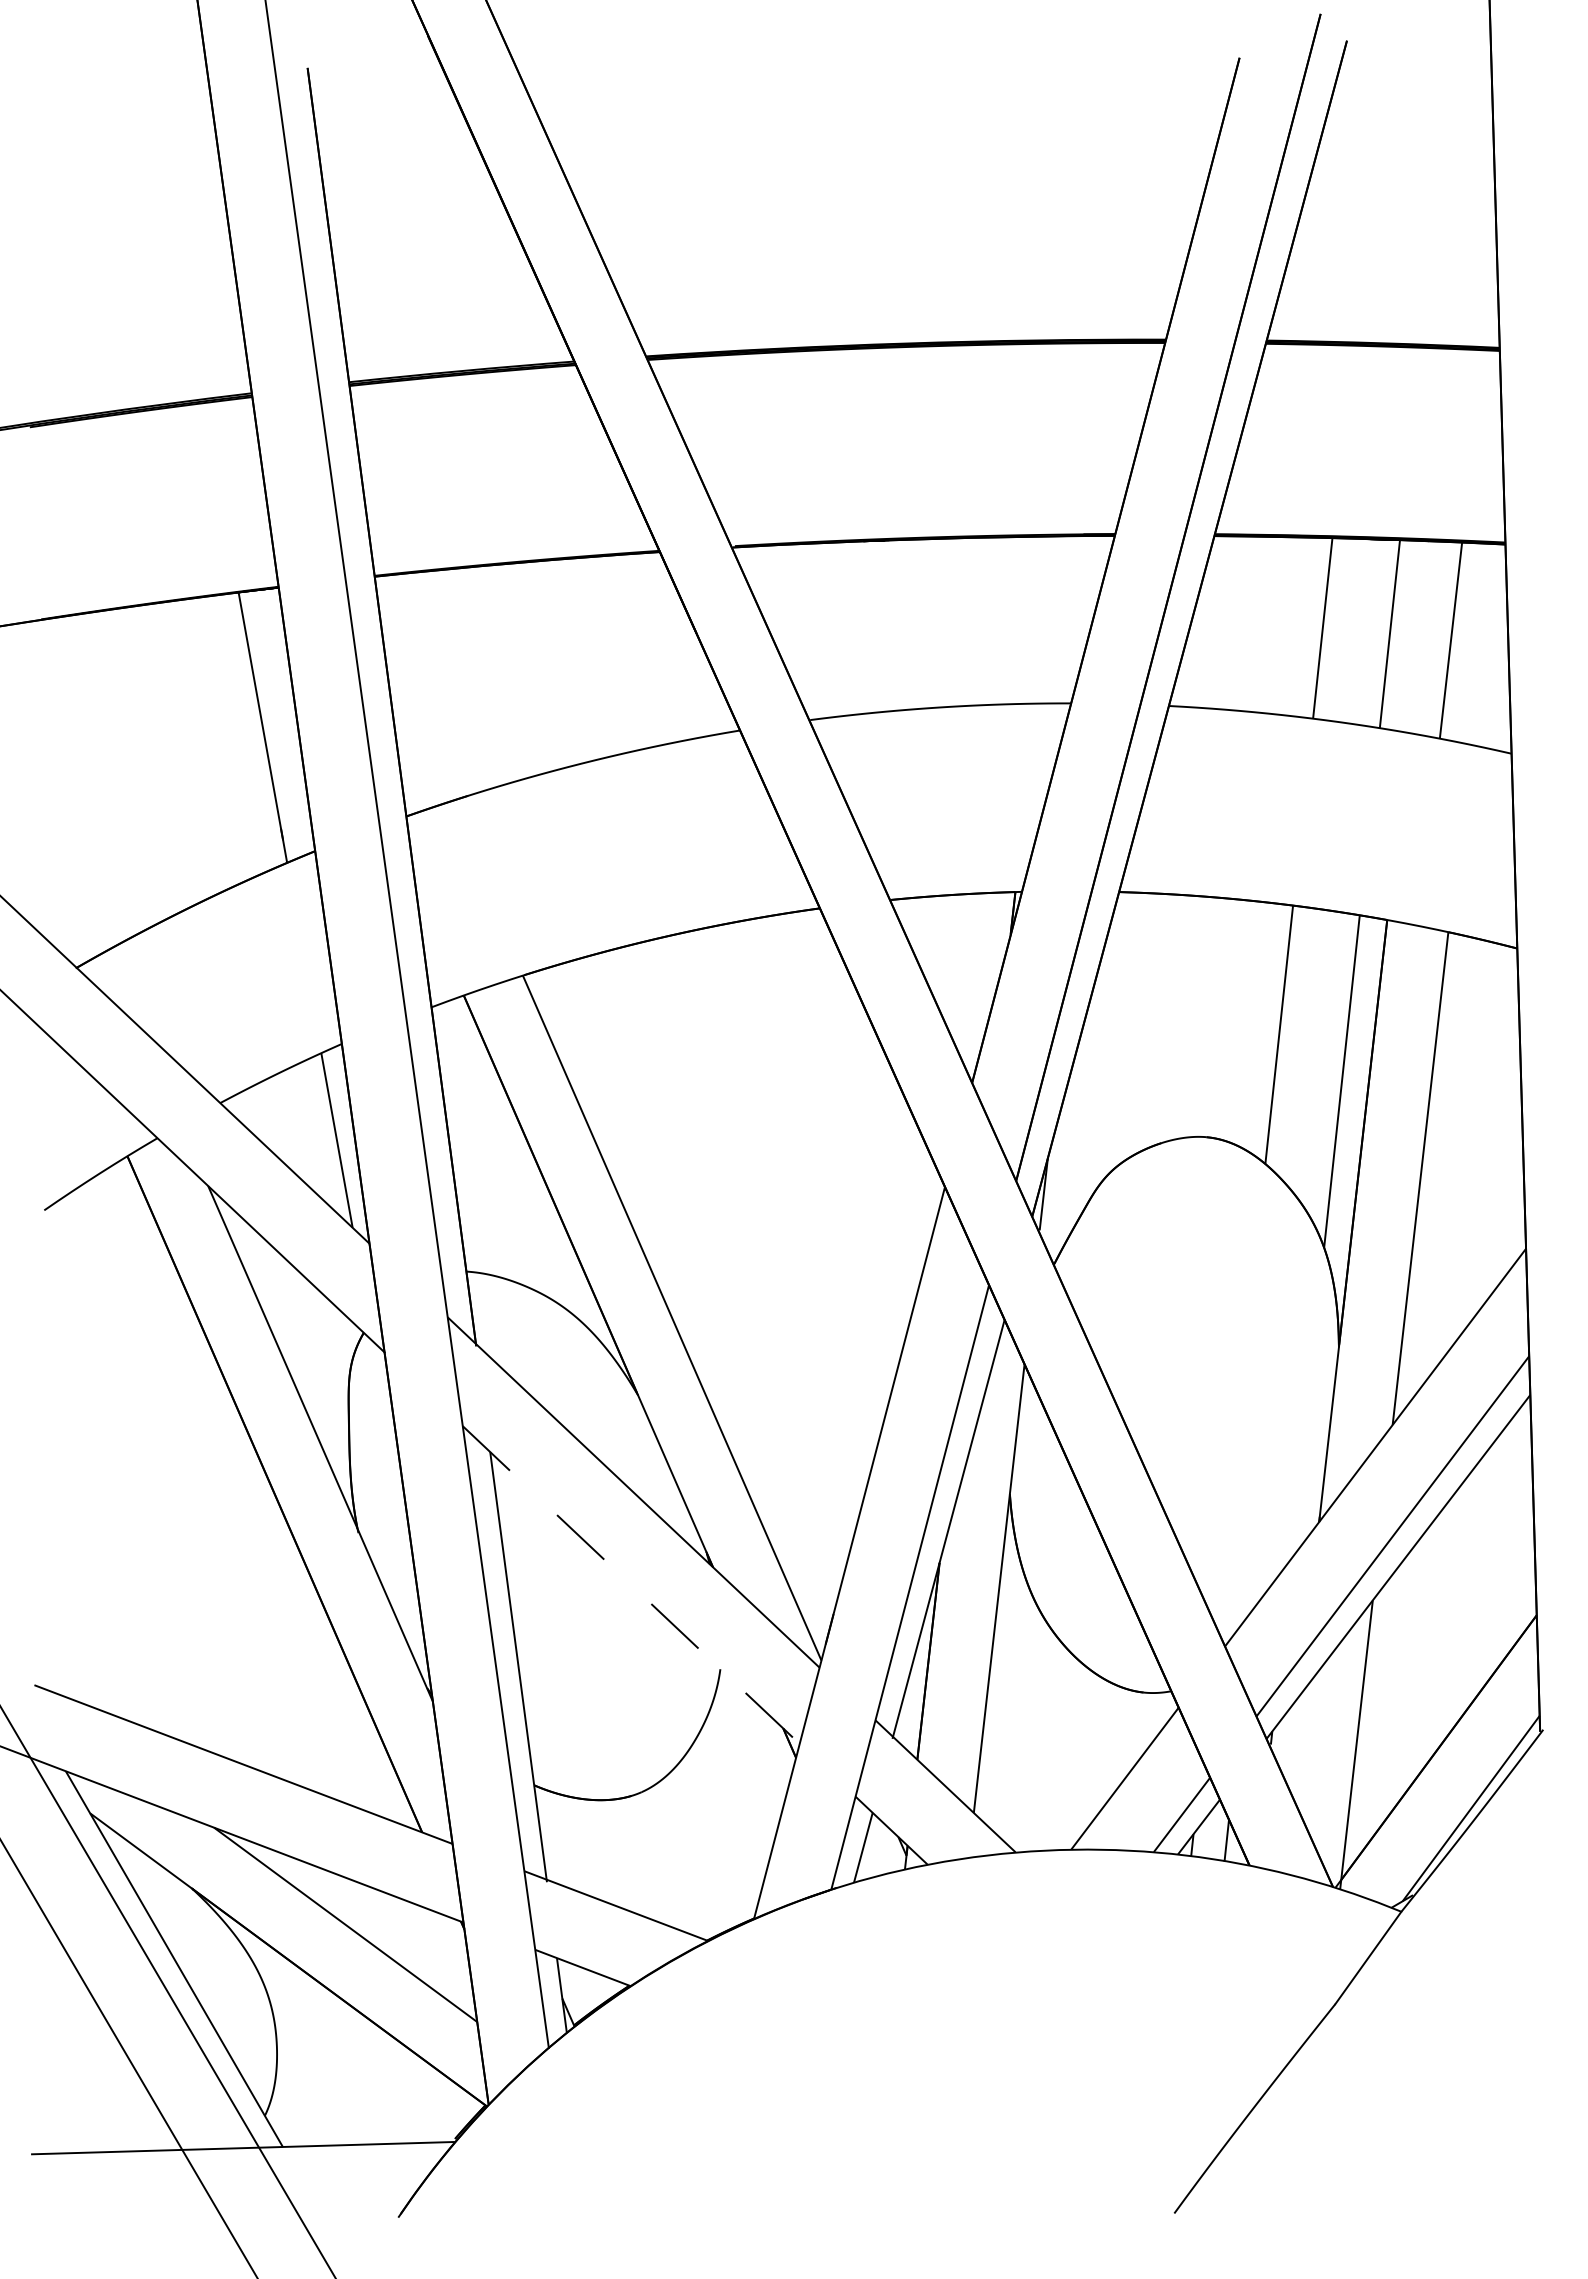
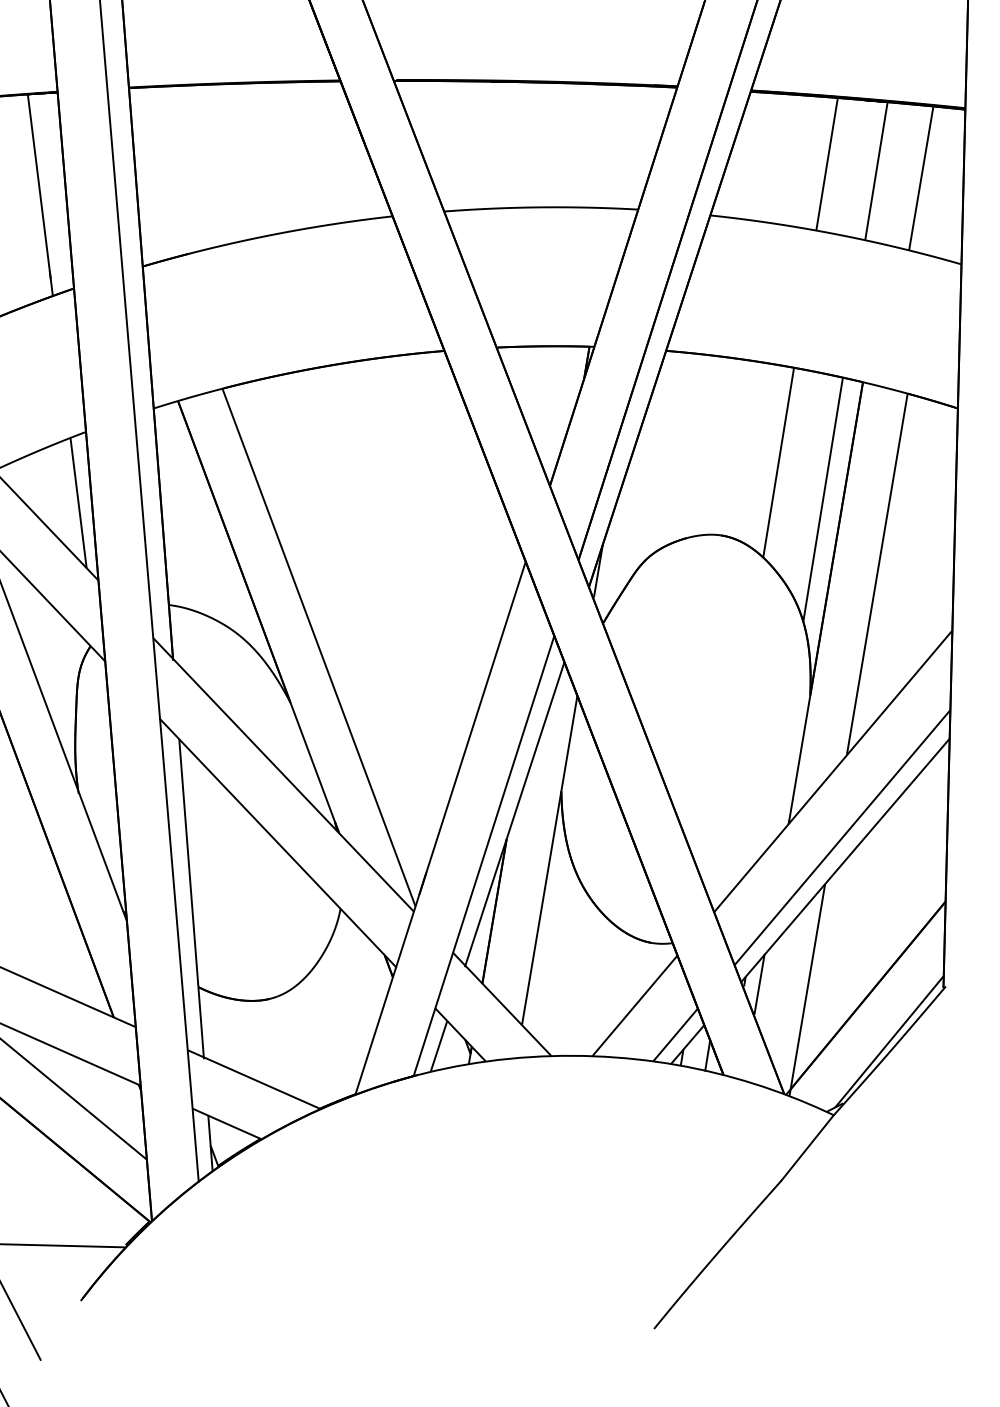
line: (631, 1585) -> (278, 843), dashed -> solid
line: (1291, 1740) -> (759, 984), added

